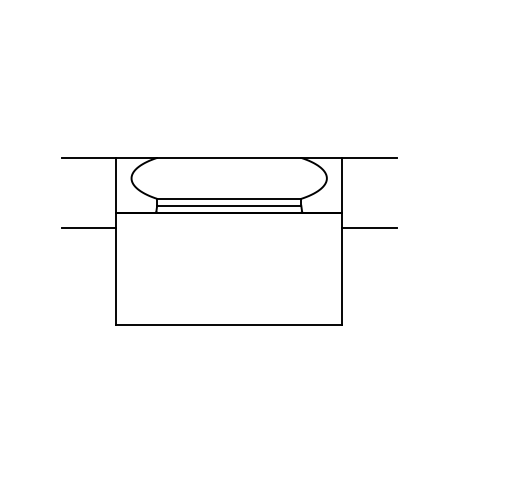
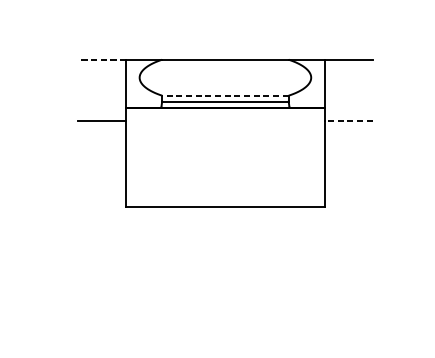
line: (88, 157) -> (101, 59), solid -> dashed
line: (228, 198) -> (224, 95), solid -> dashed
line: (369, 227) -> (348, 120), solid -> dashed

